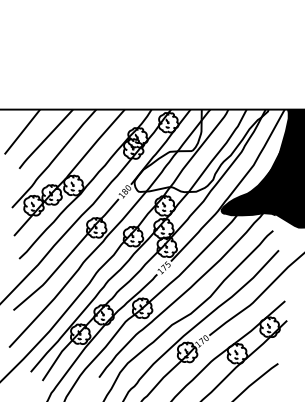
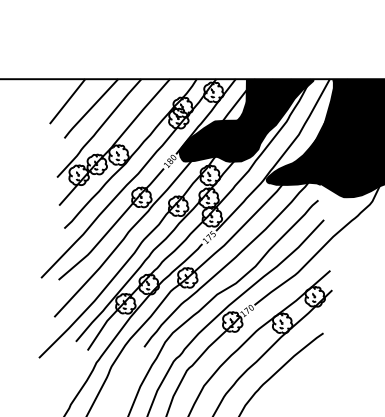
fill: (201, 150) -> (246, 120), added

